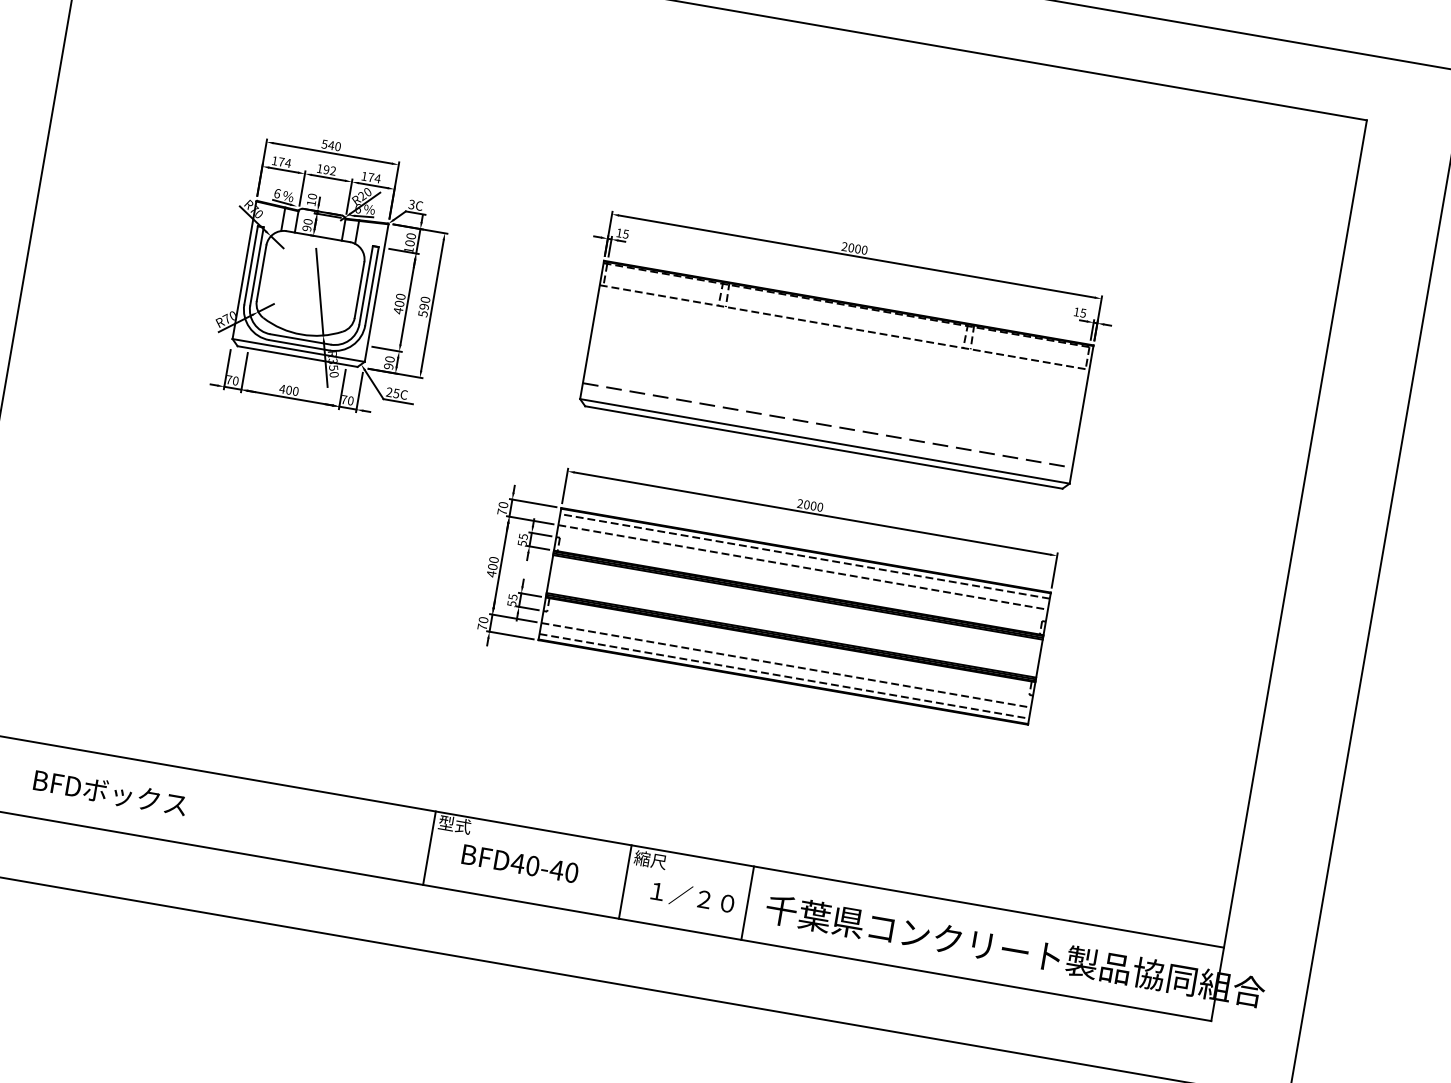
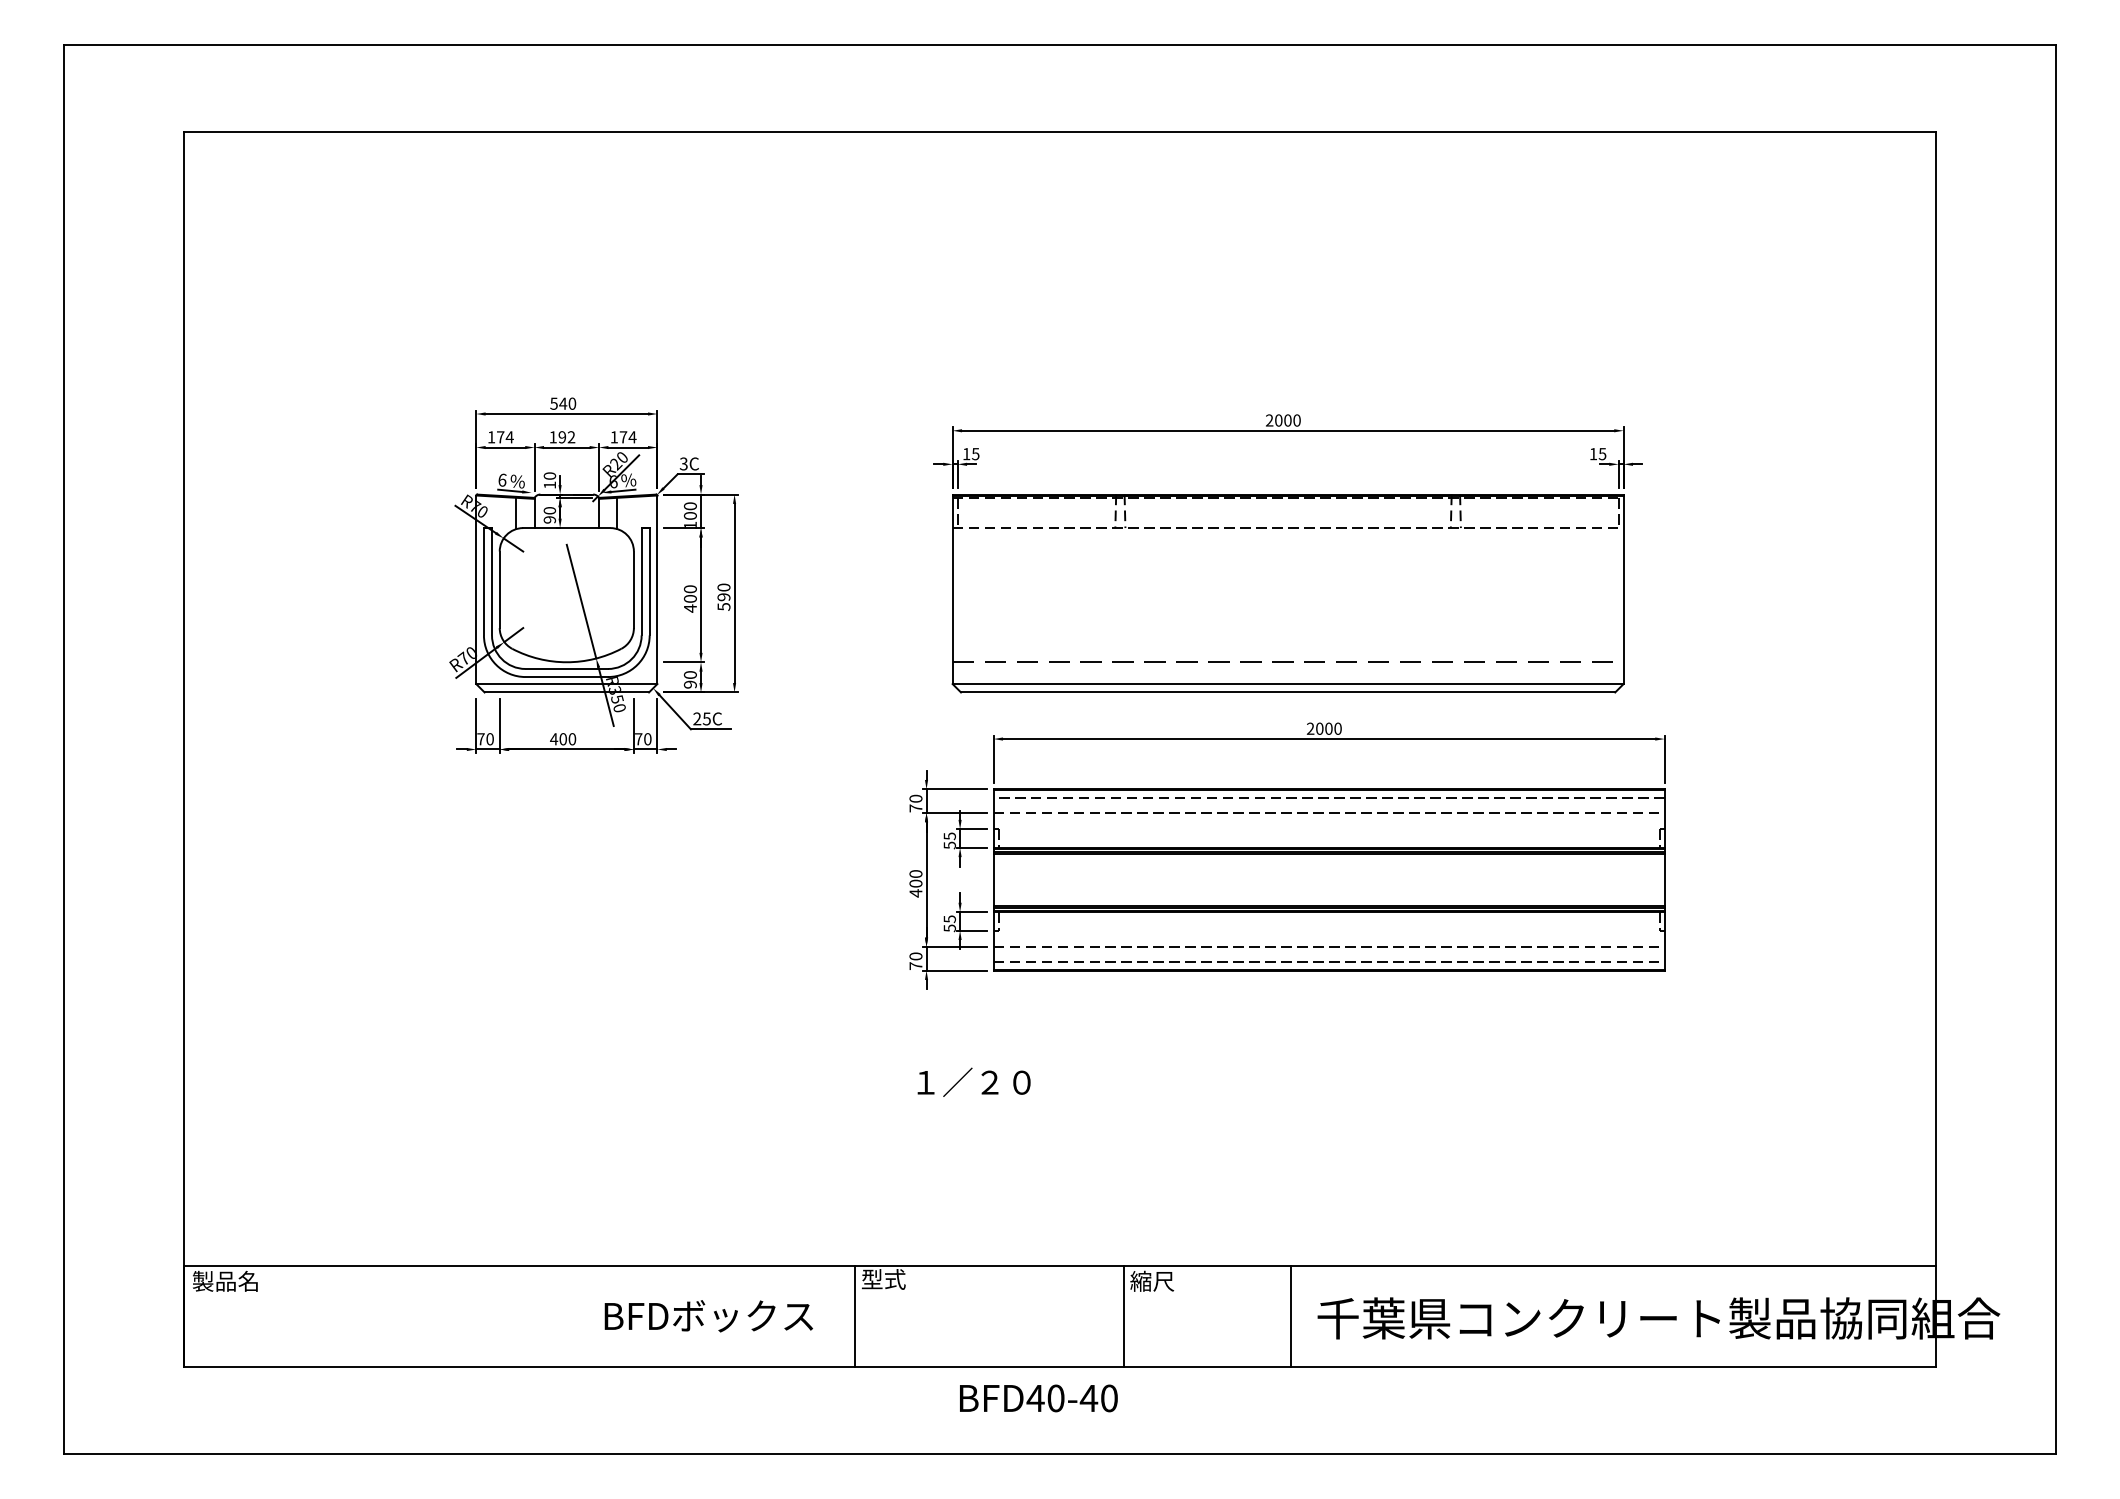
part: (767, 593) -> (1287, 855), moved
text: (110, 793) -> (708, 1316), moved
text: (520, 863) -> (1038, 1398), moved
text: (692, 896) -> (973, 1081), moved

